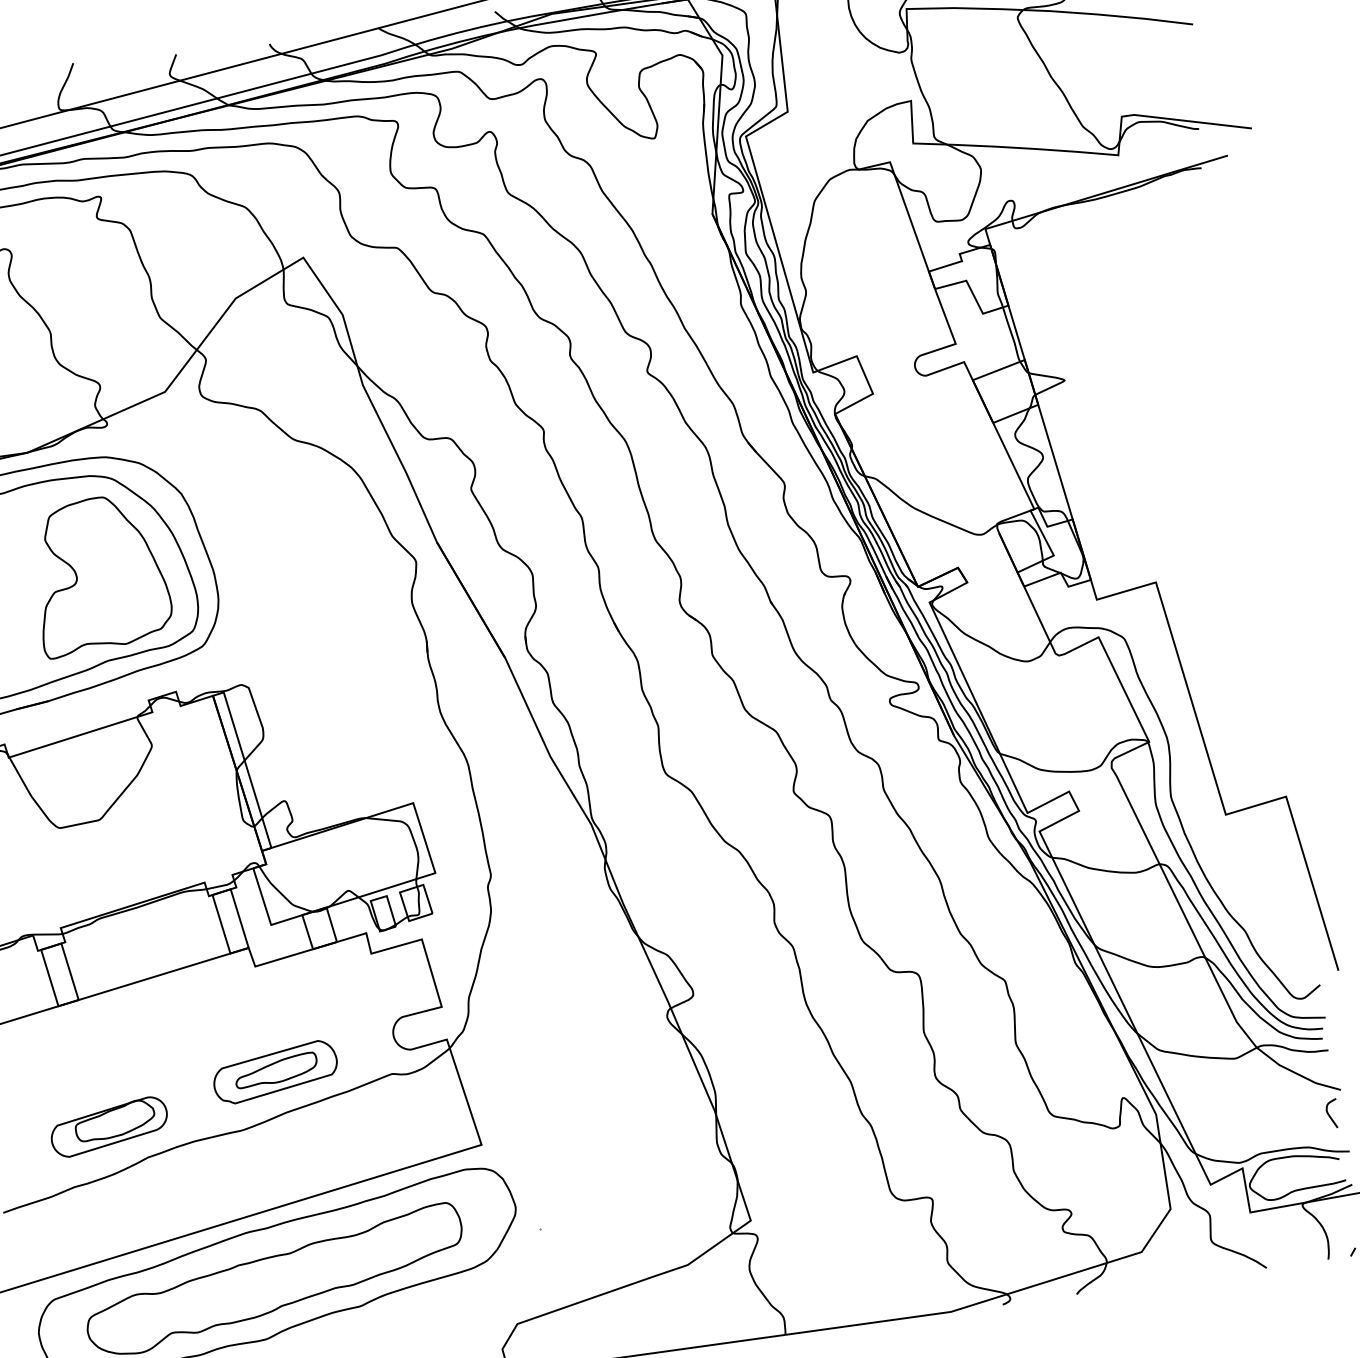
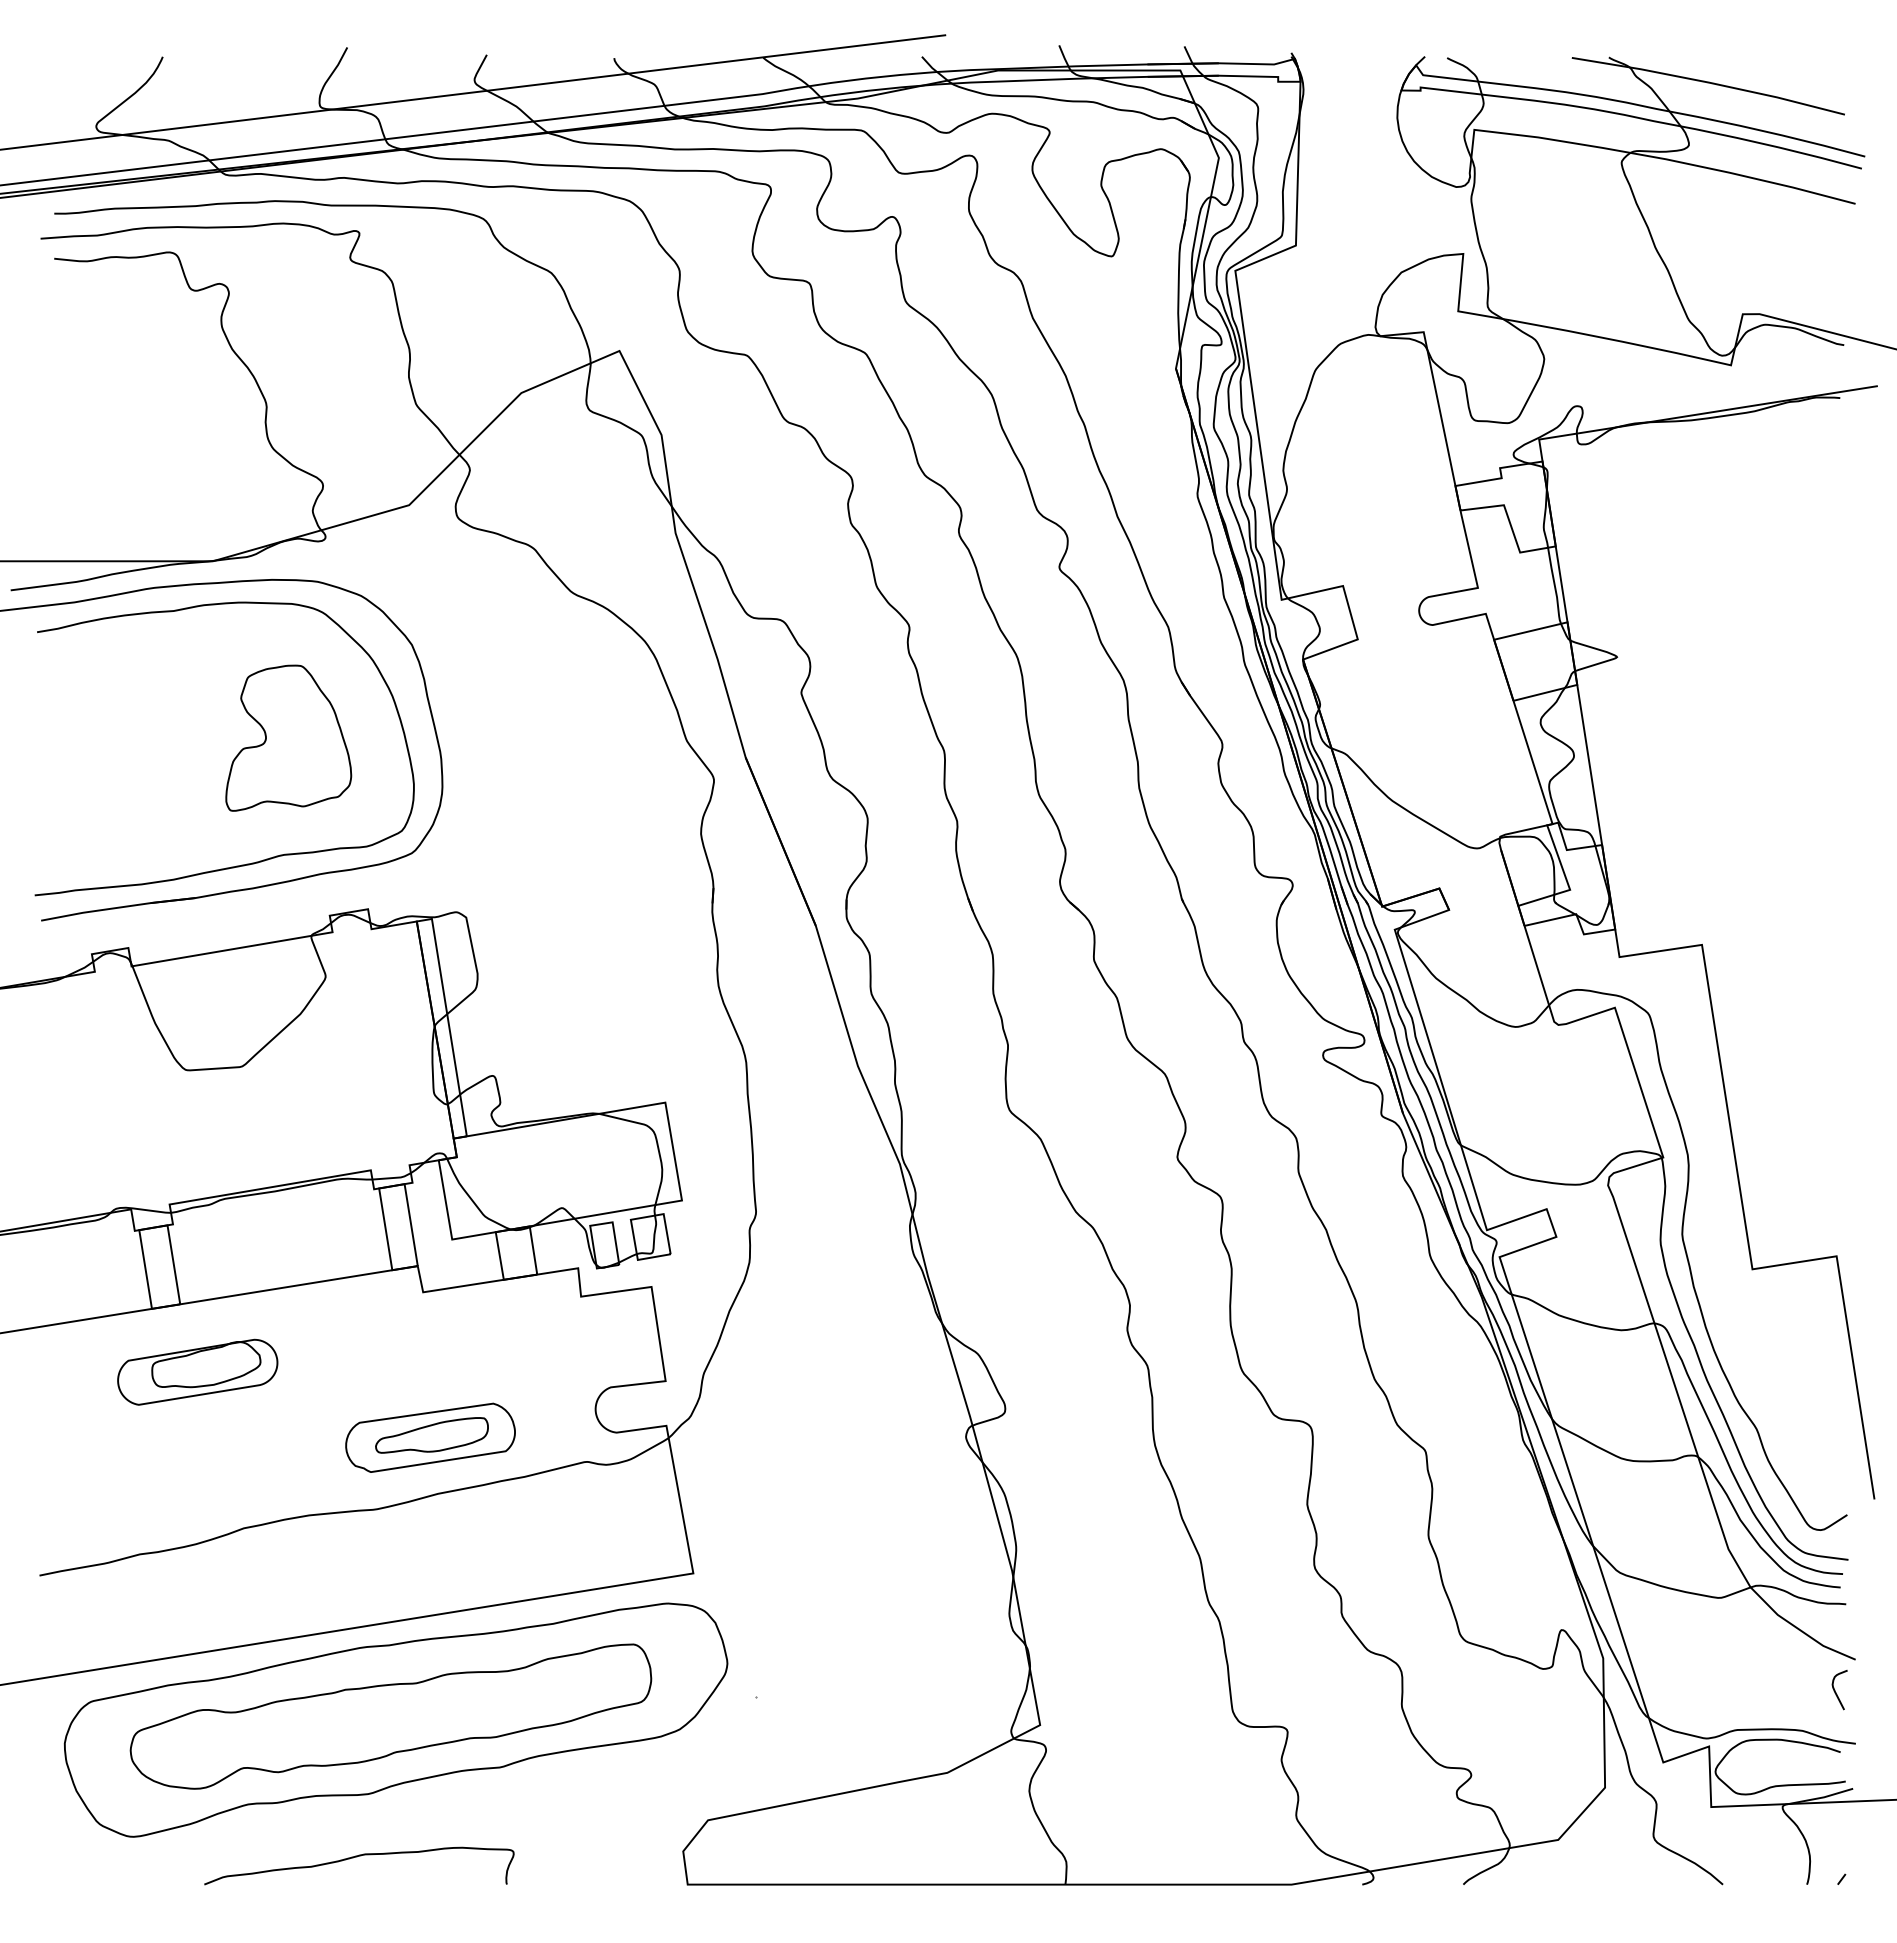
part: (100, 574) -> (288, 737), size x0.7
part: (109, 1126) -> (197, 1371), moved

